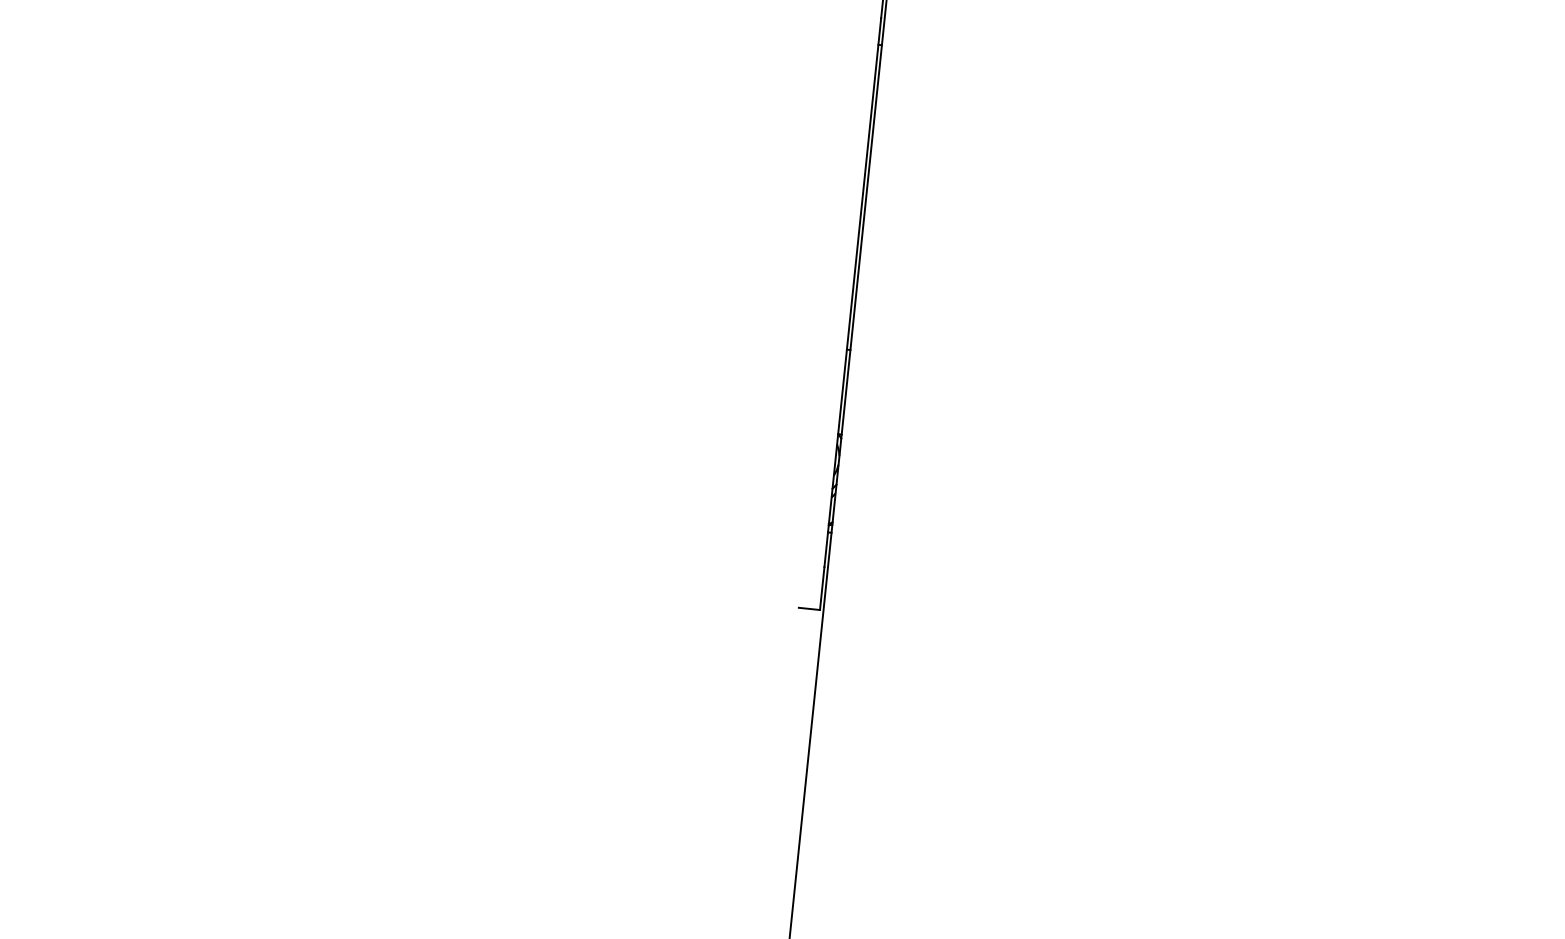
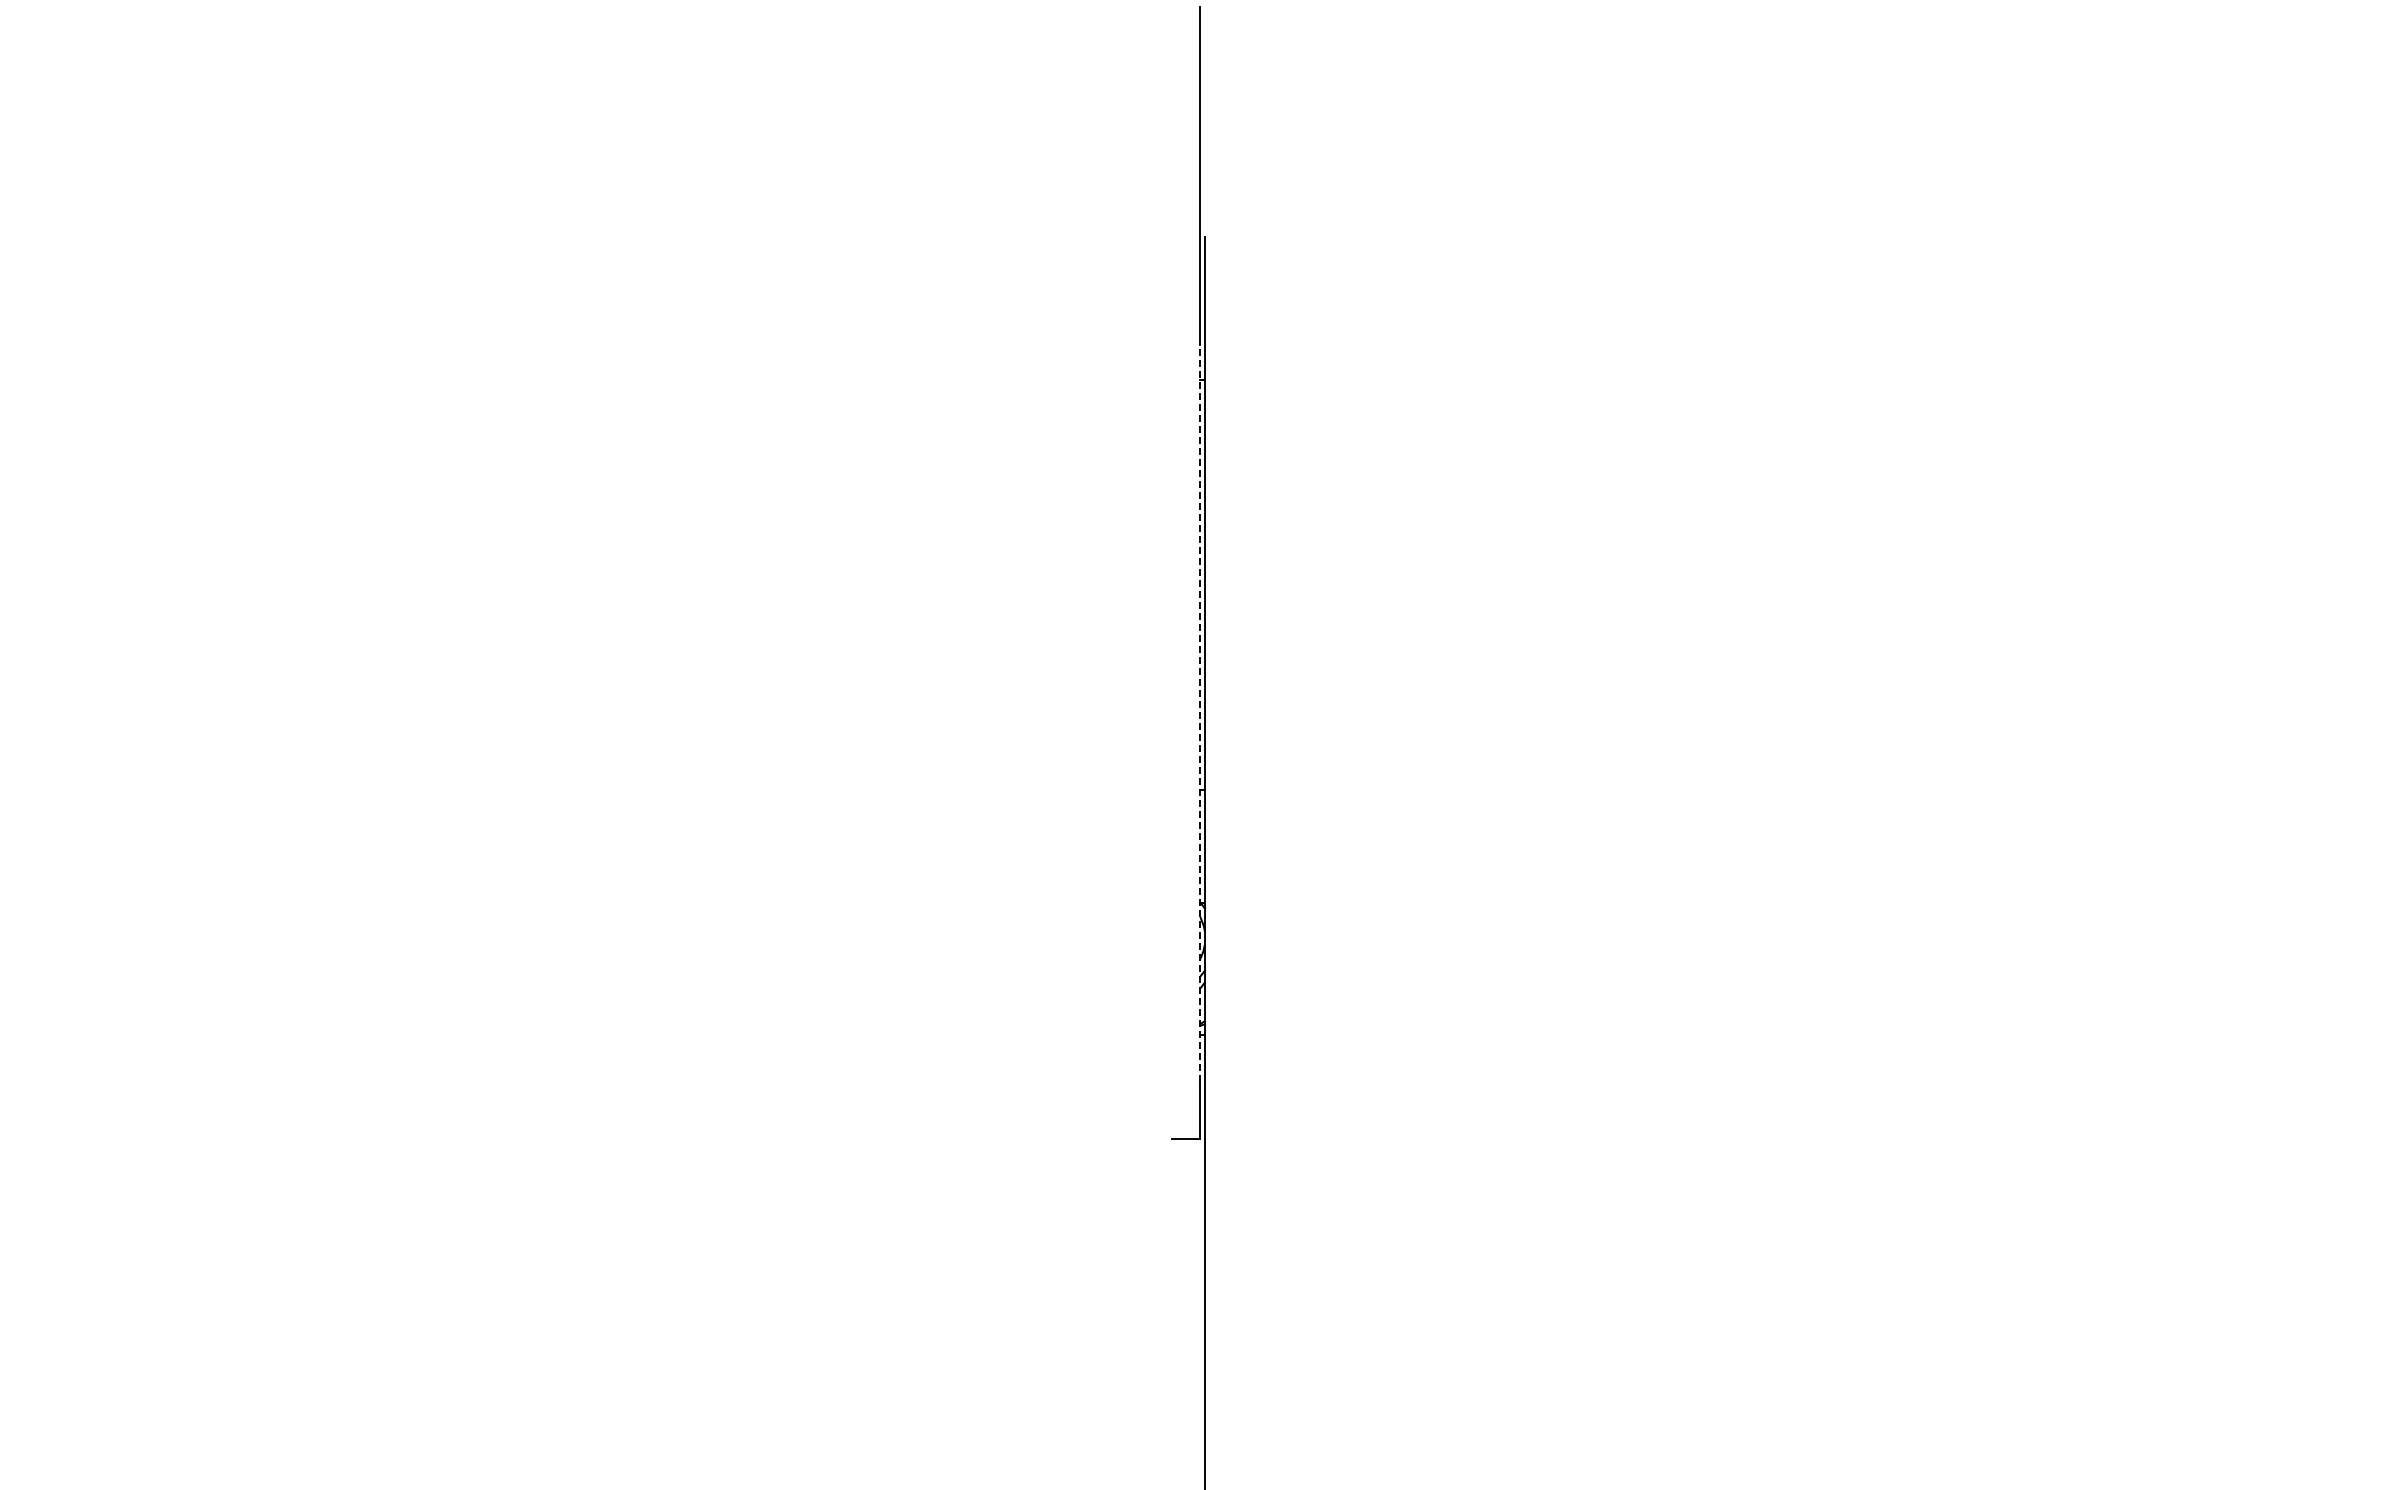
line: (852, 292) -> (1200, 713), solid -> dashed

